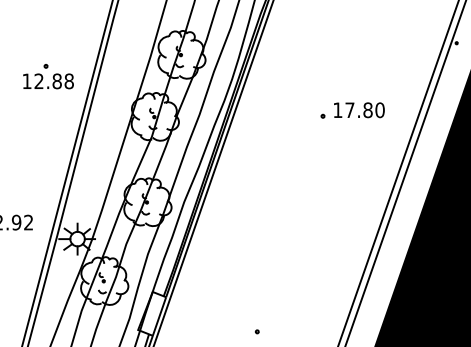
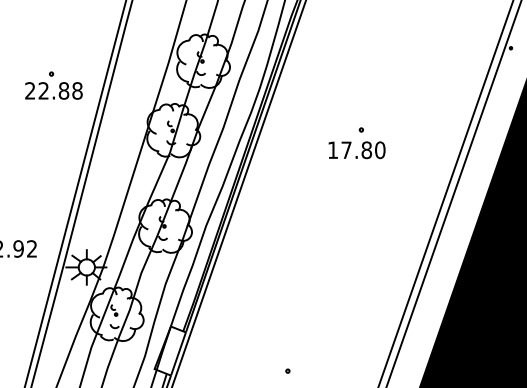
text: (27, 80) -> (30, 90), 12.88 -> 22.88
text: (358, 110) -> (356, 150), moved

